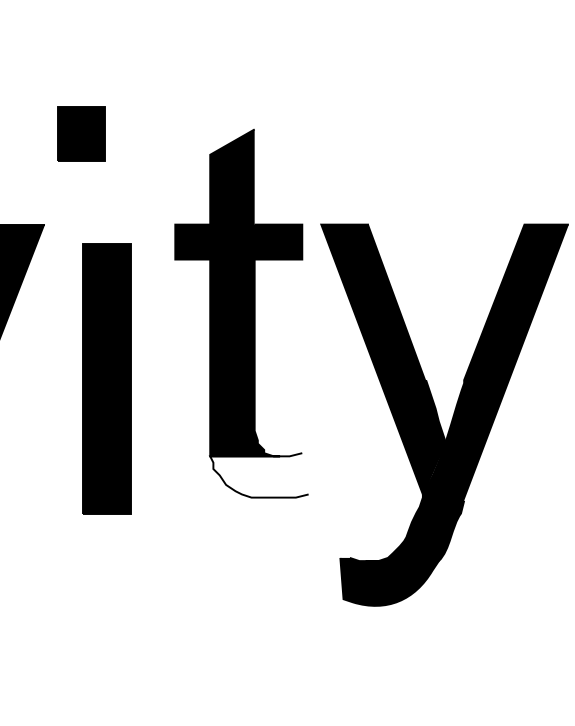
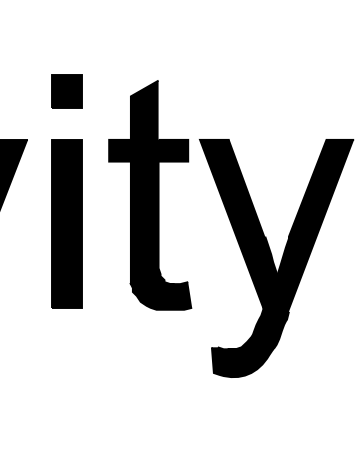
part: (81, 134) -> (66, 91), moved
part: (106, 378) -> (66, 223), moved
fill: (259, 474) -> (161, 295), added

